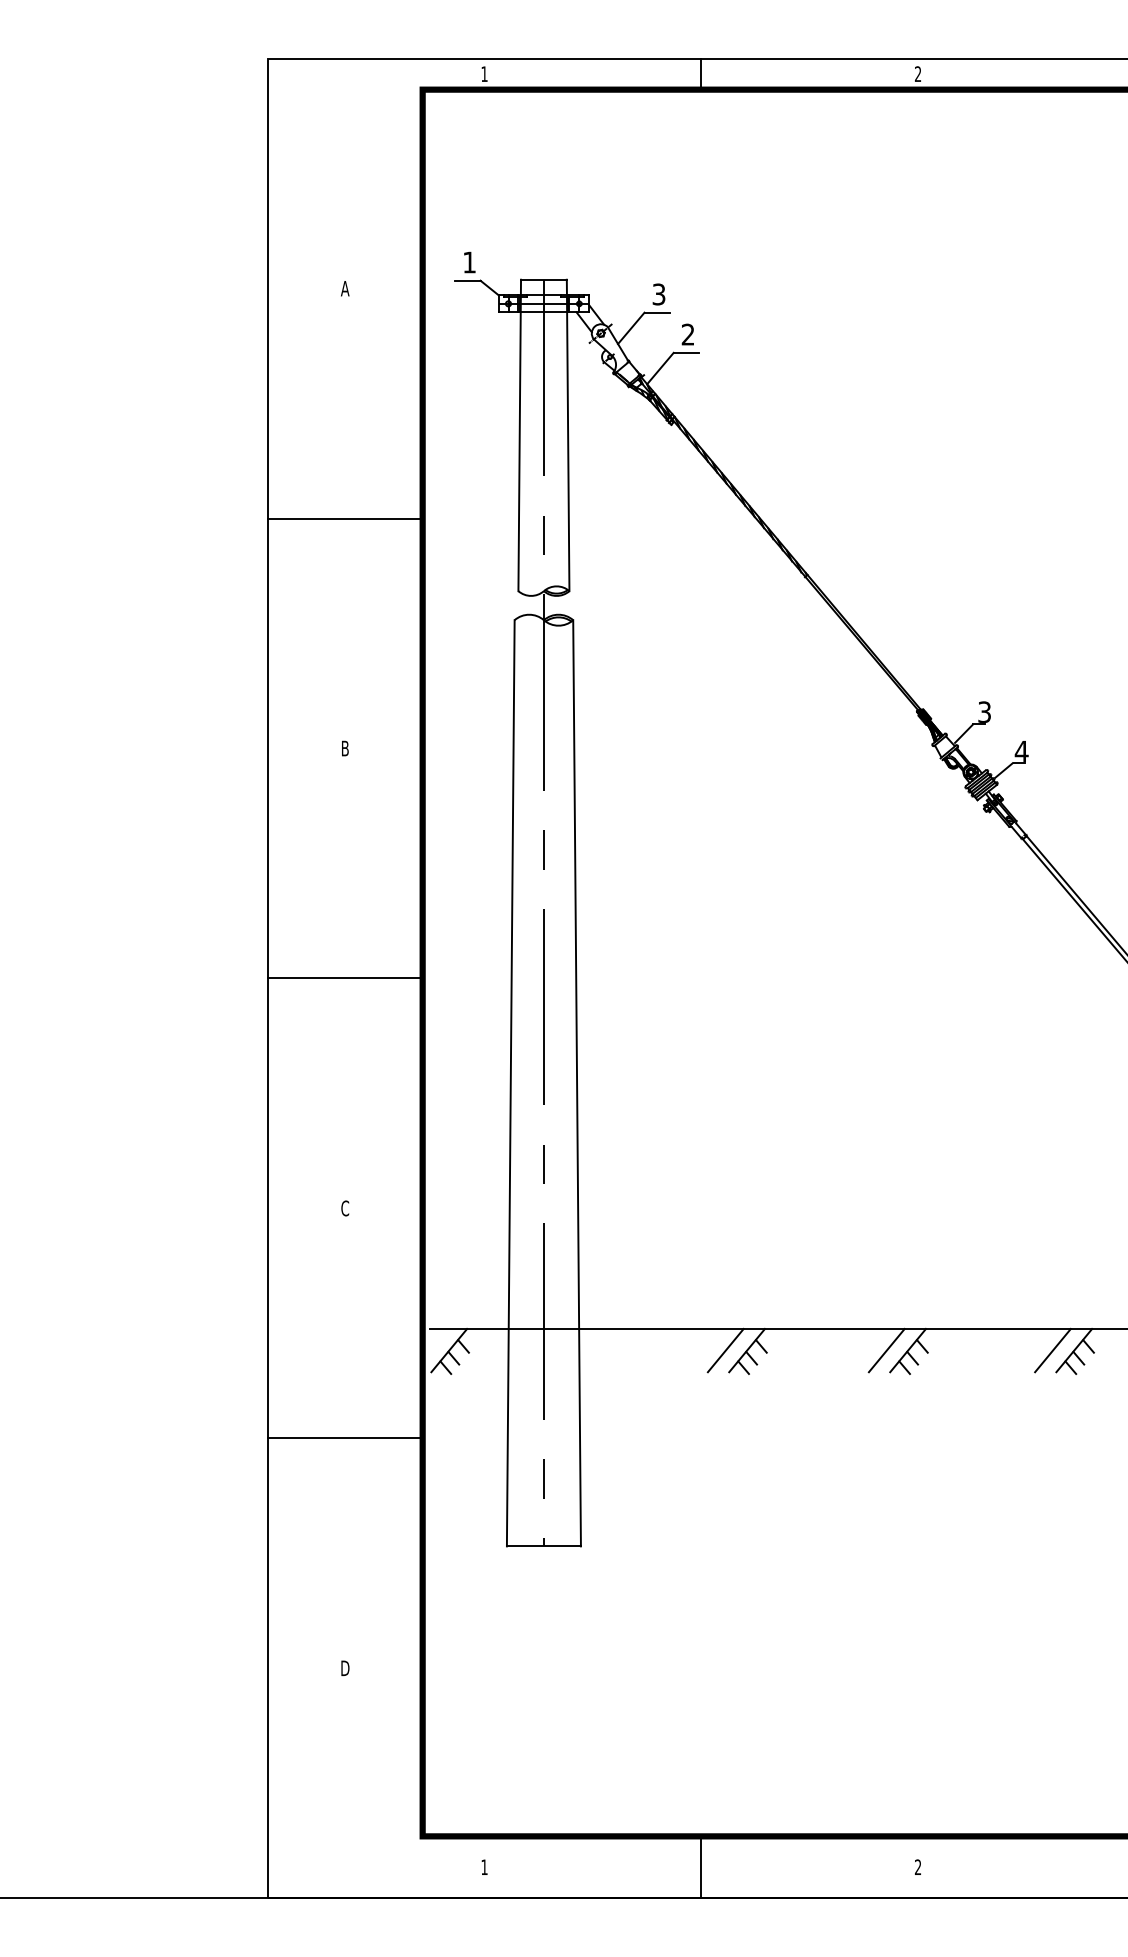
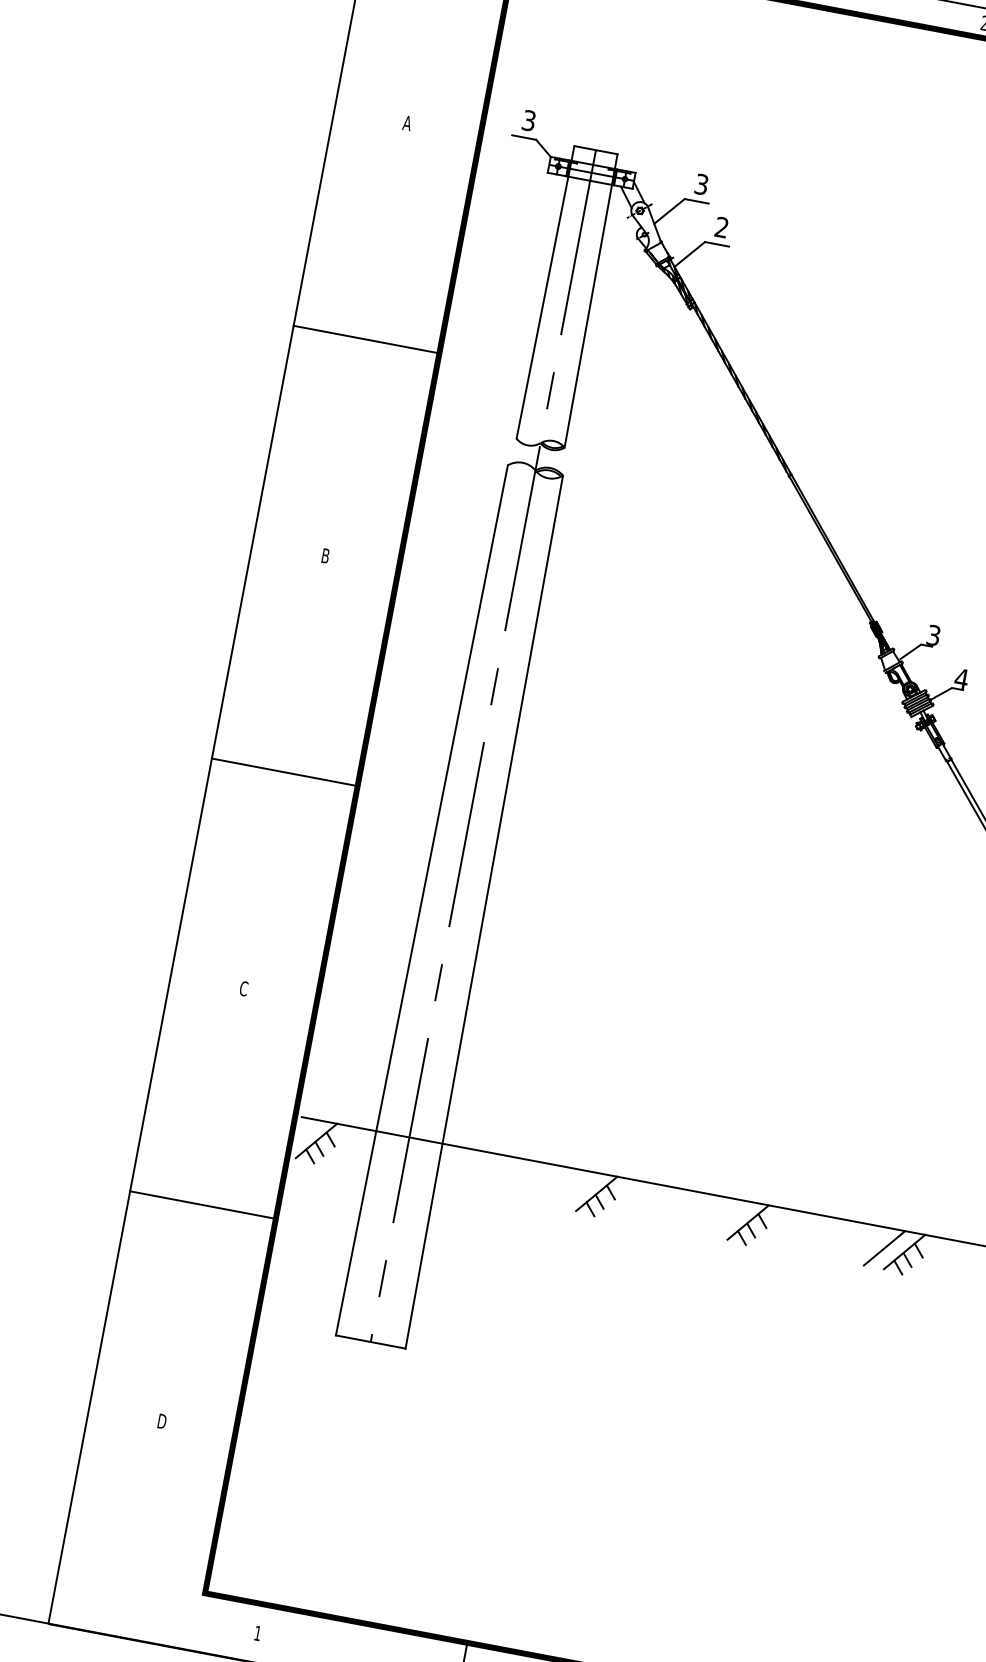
text: (469, 262) -> (529, 120), 1 -> 3
line: (725, 1350) -> (576, 1189), removed
line: (886, 1350) -> (727, 1218), removed

